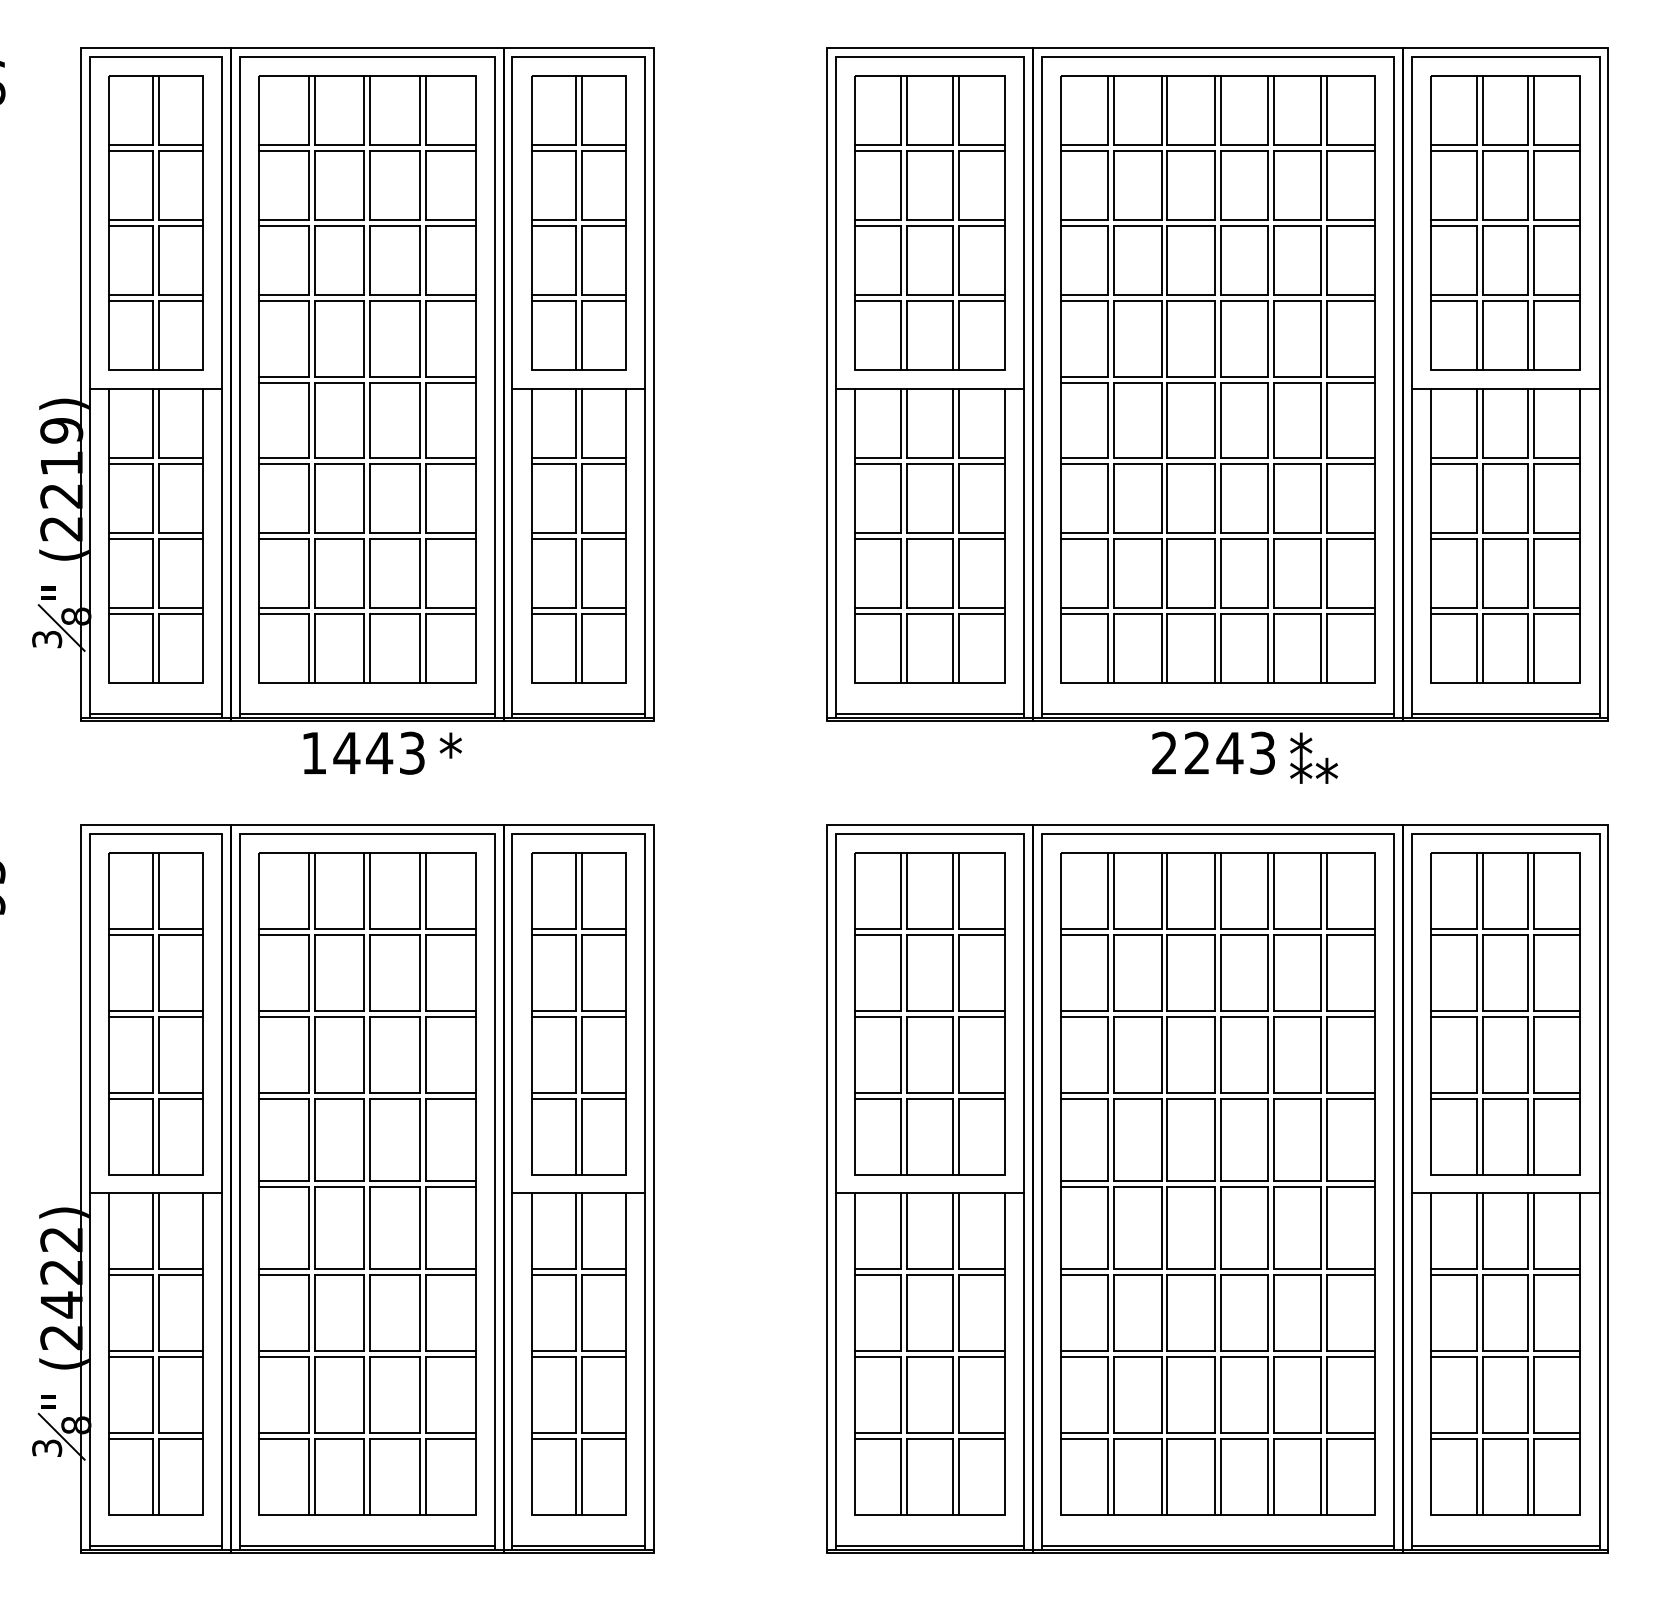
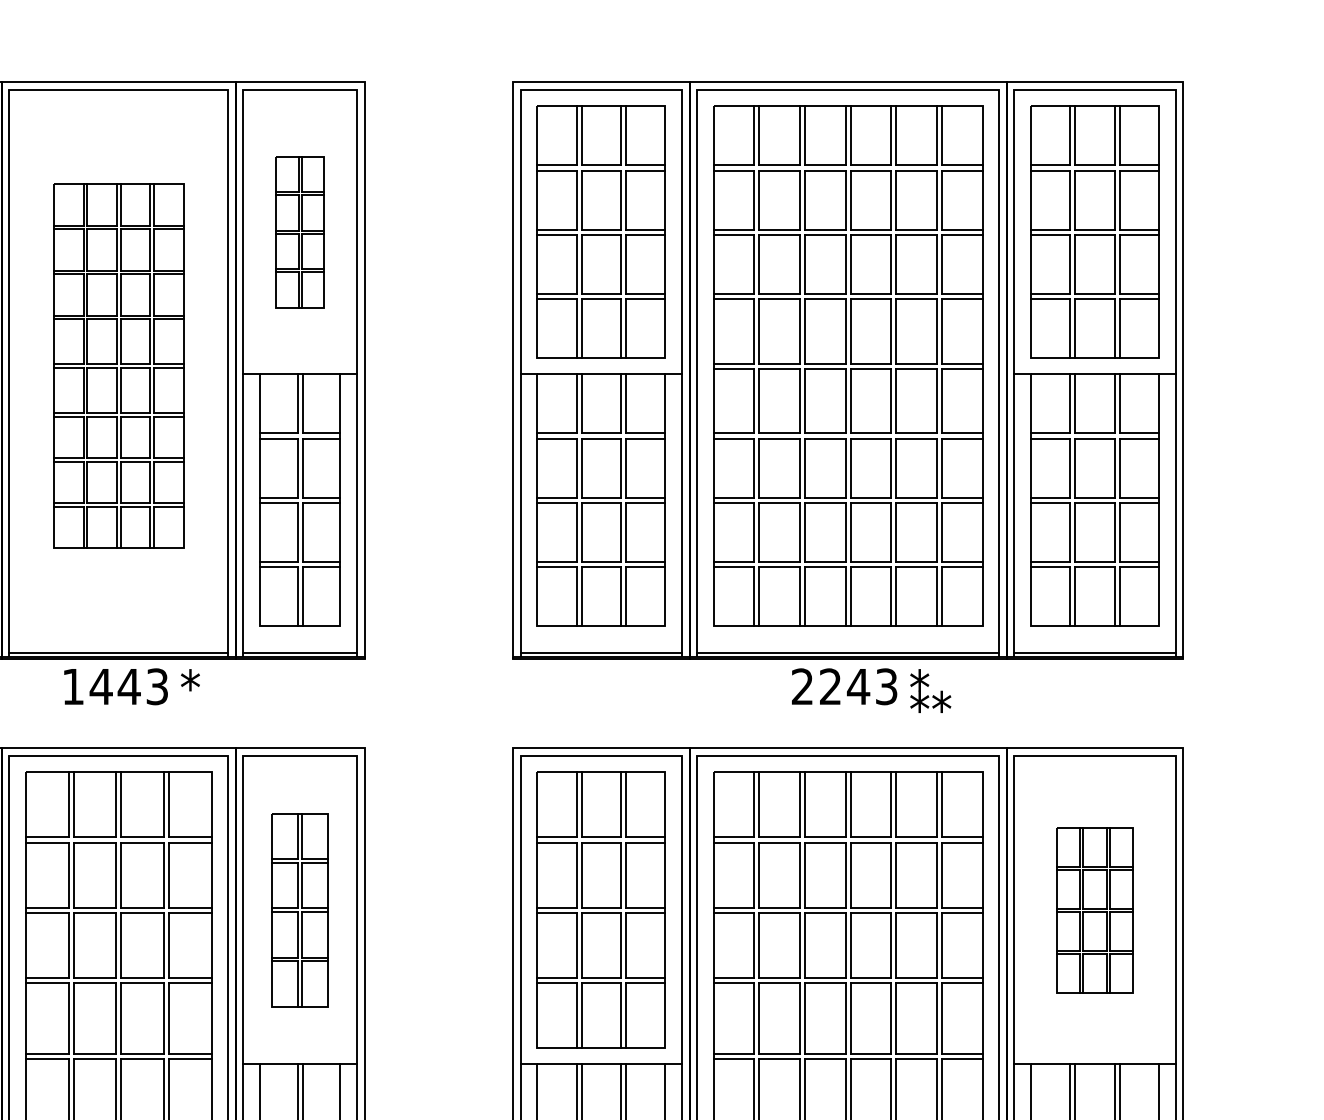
part: (578, 222) -> (299, 231), size x0.6
part: (367, 379) -> (118, 366), size x0.7
part: (578, 1013) -> (299, 909), size x0.7
part: (1505, 1013) -> (1094, 909), size x0.6

